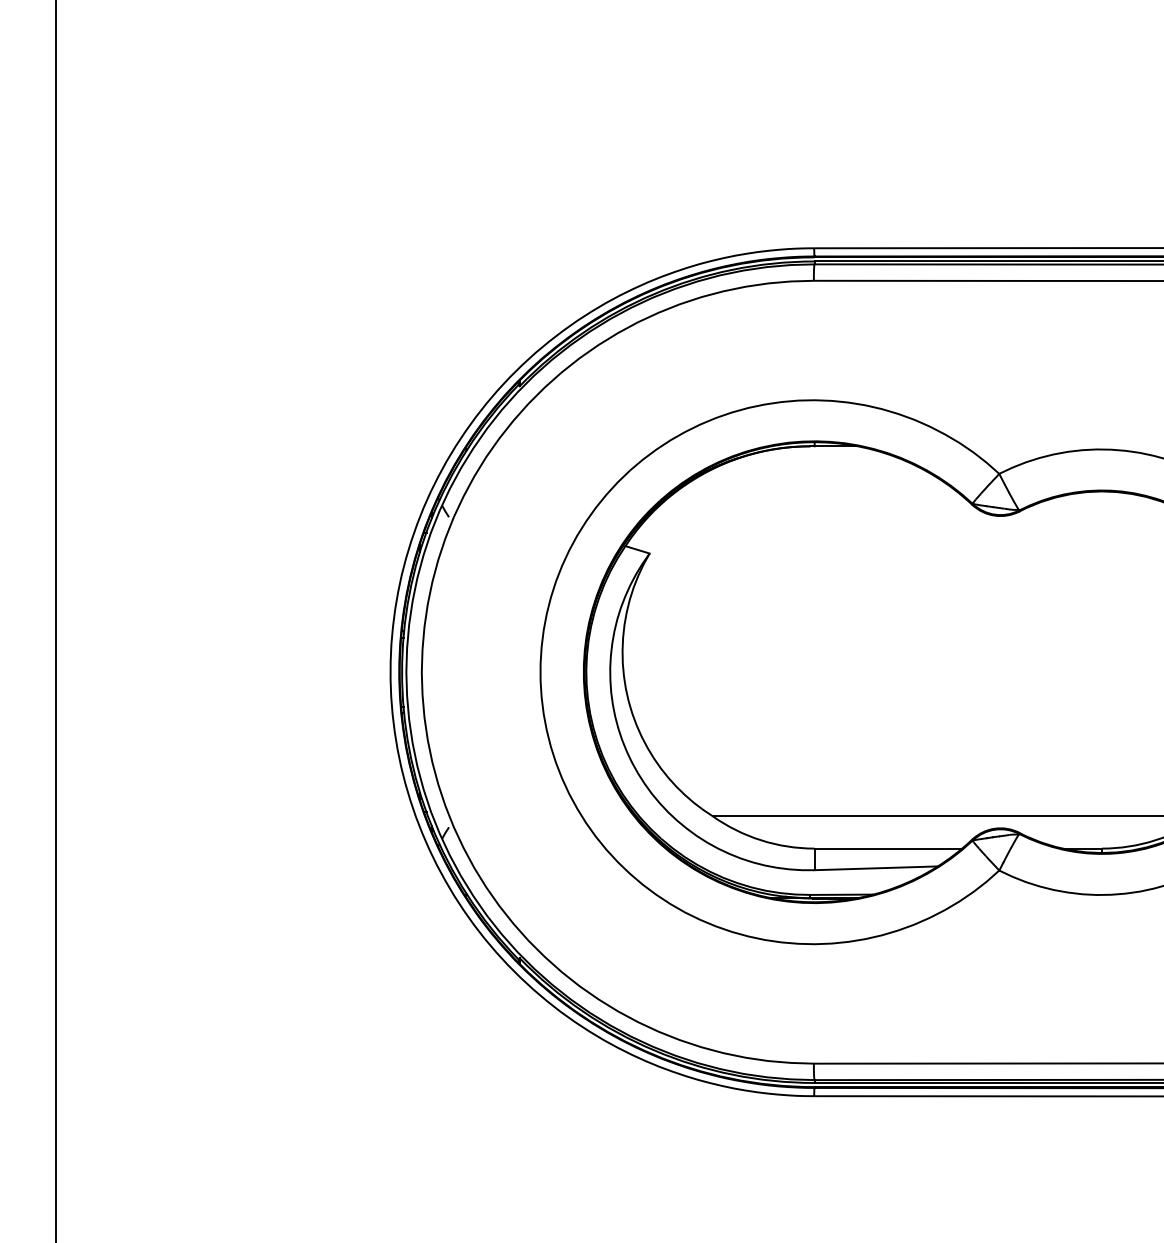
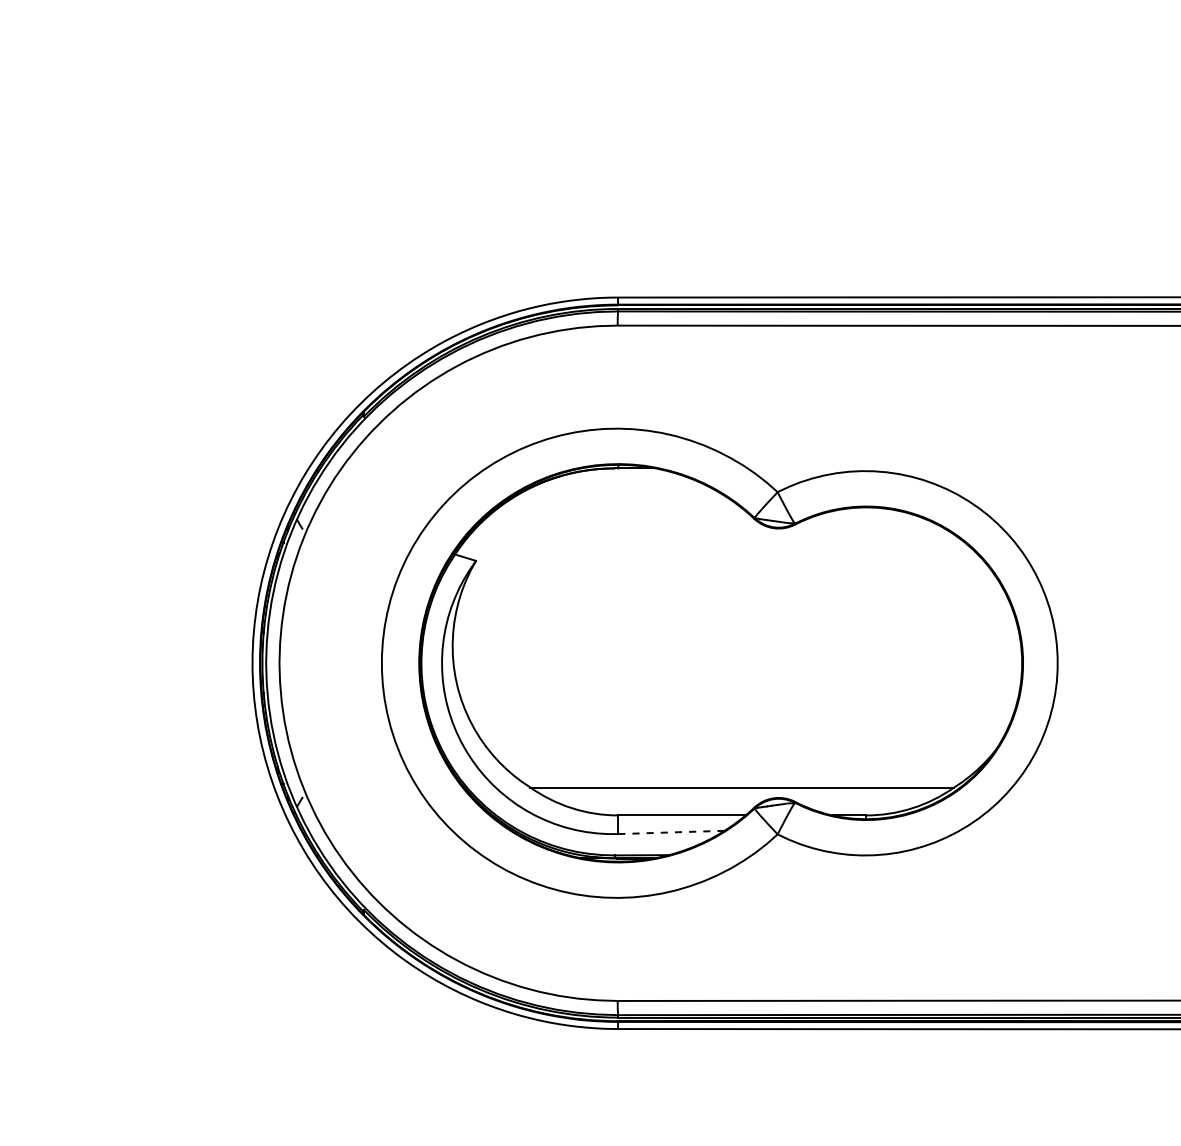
line: (876, 868) -> (671, 832), solid -> dashed

